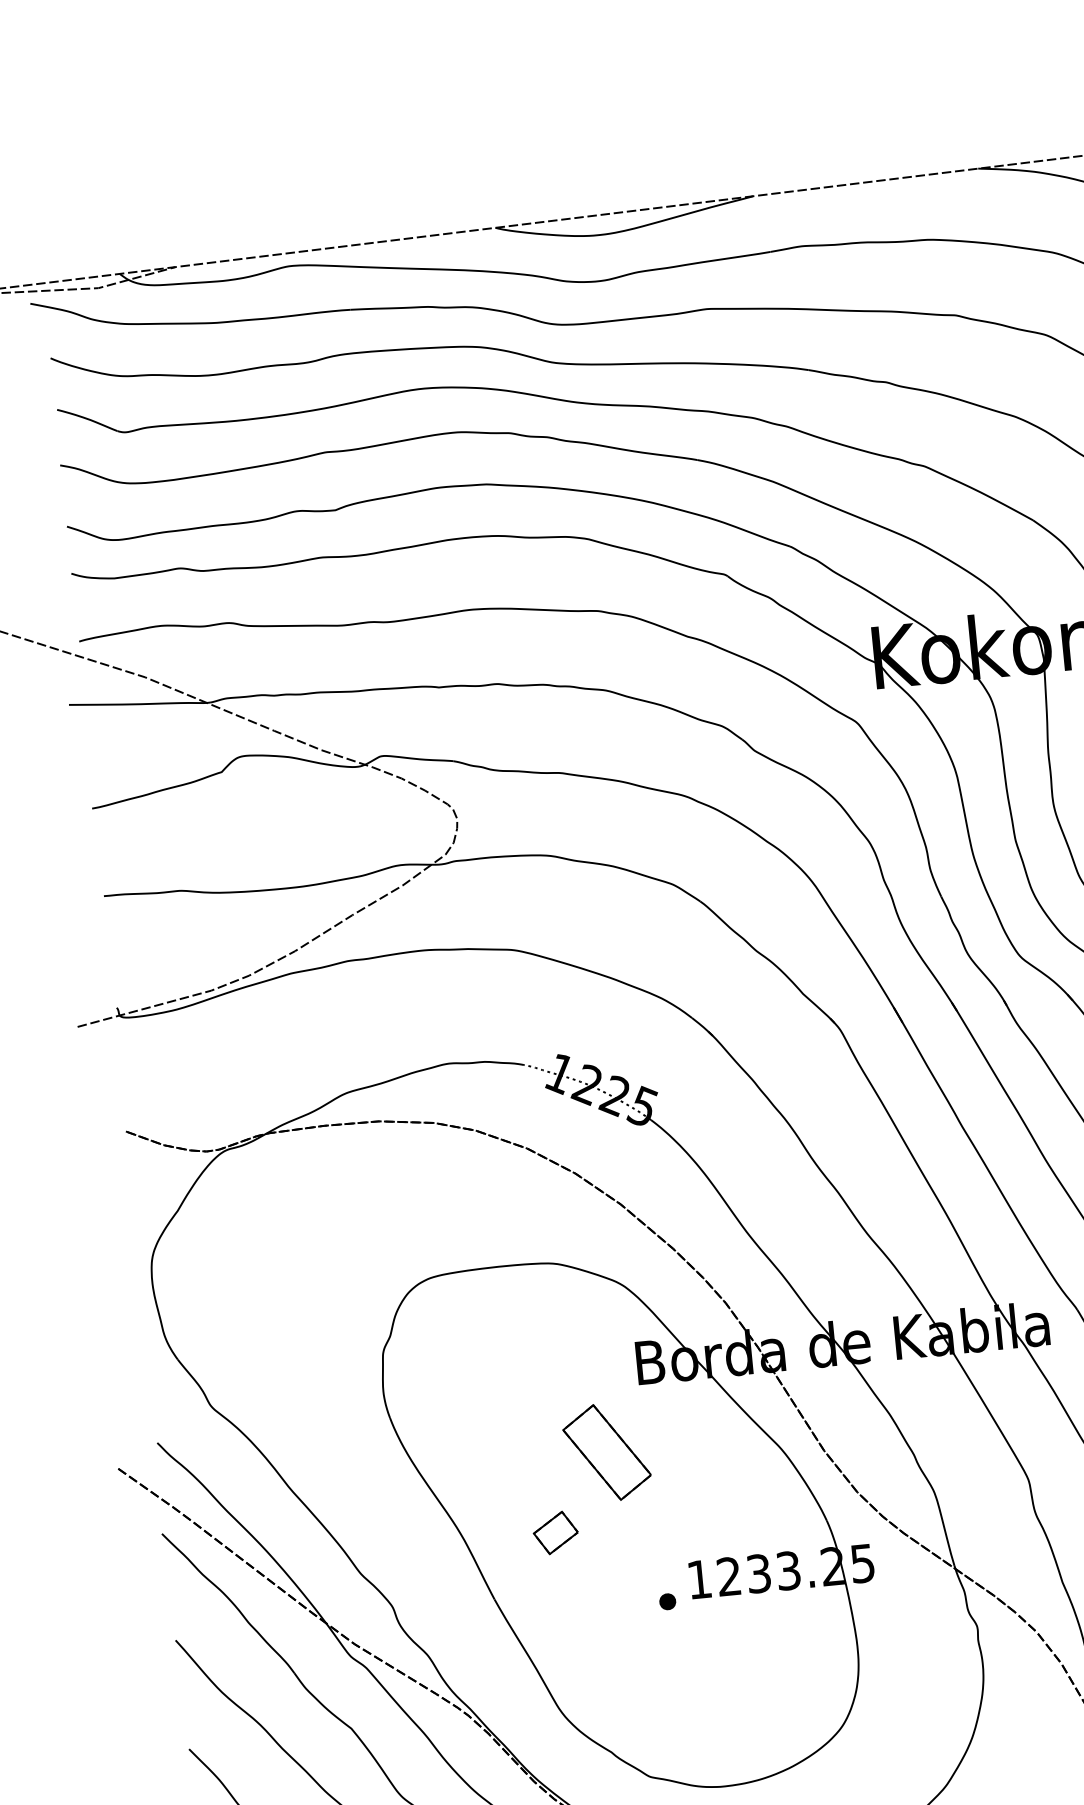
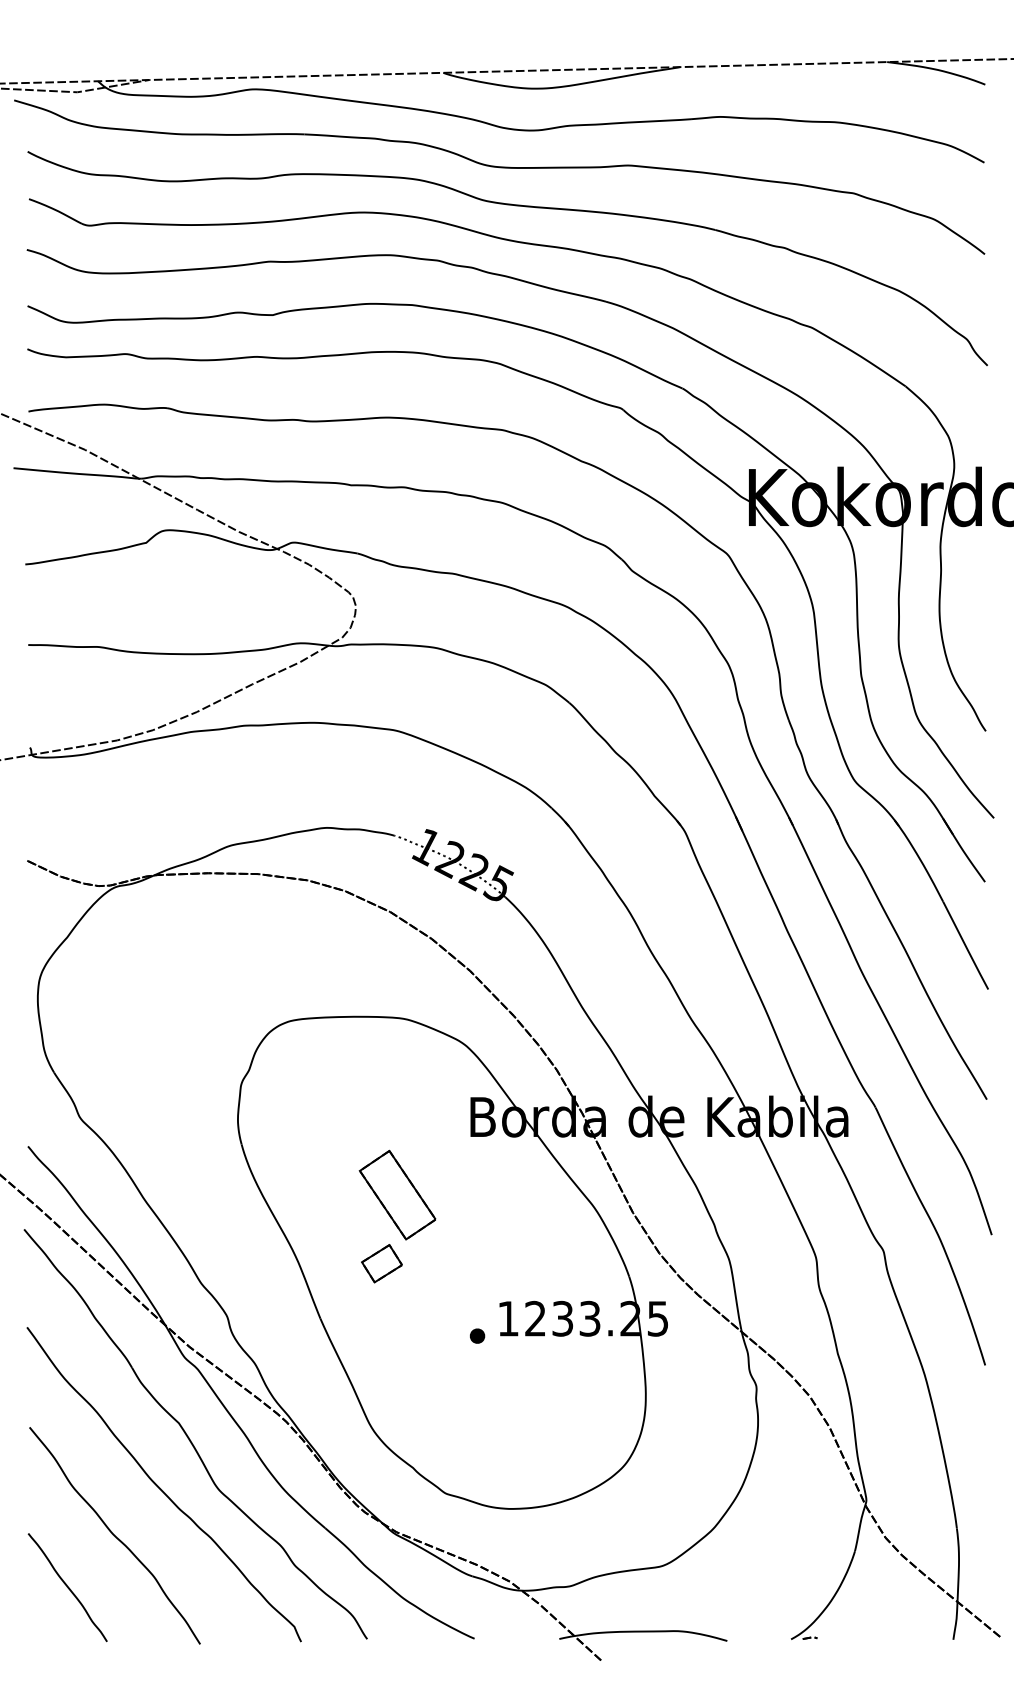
part: (606, 1451) -> (397, 1194), moved

